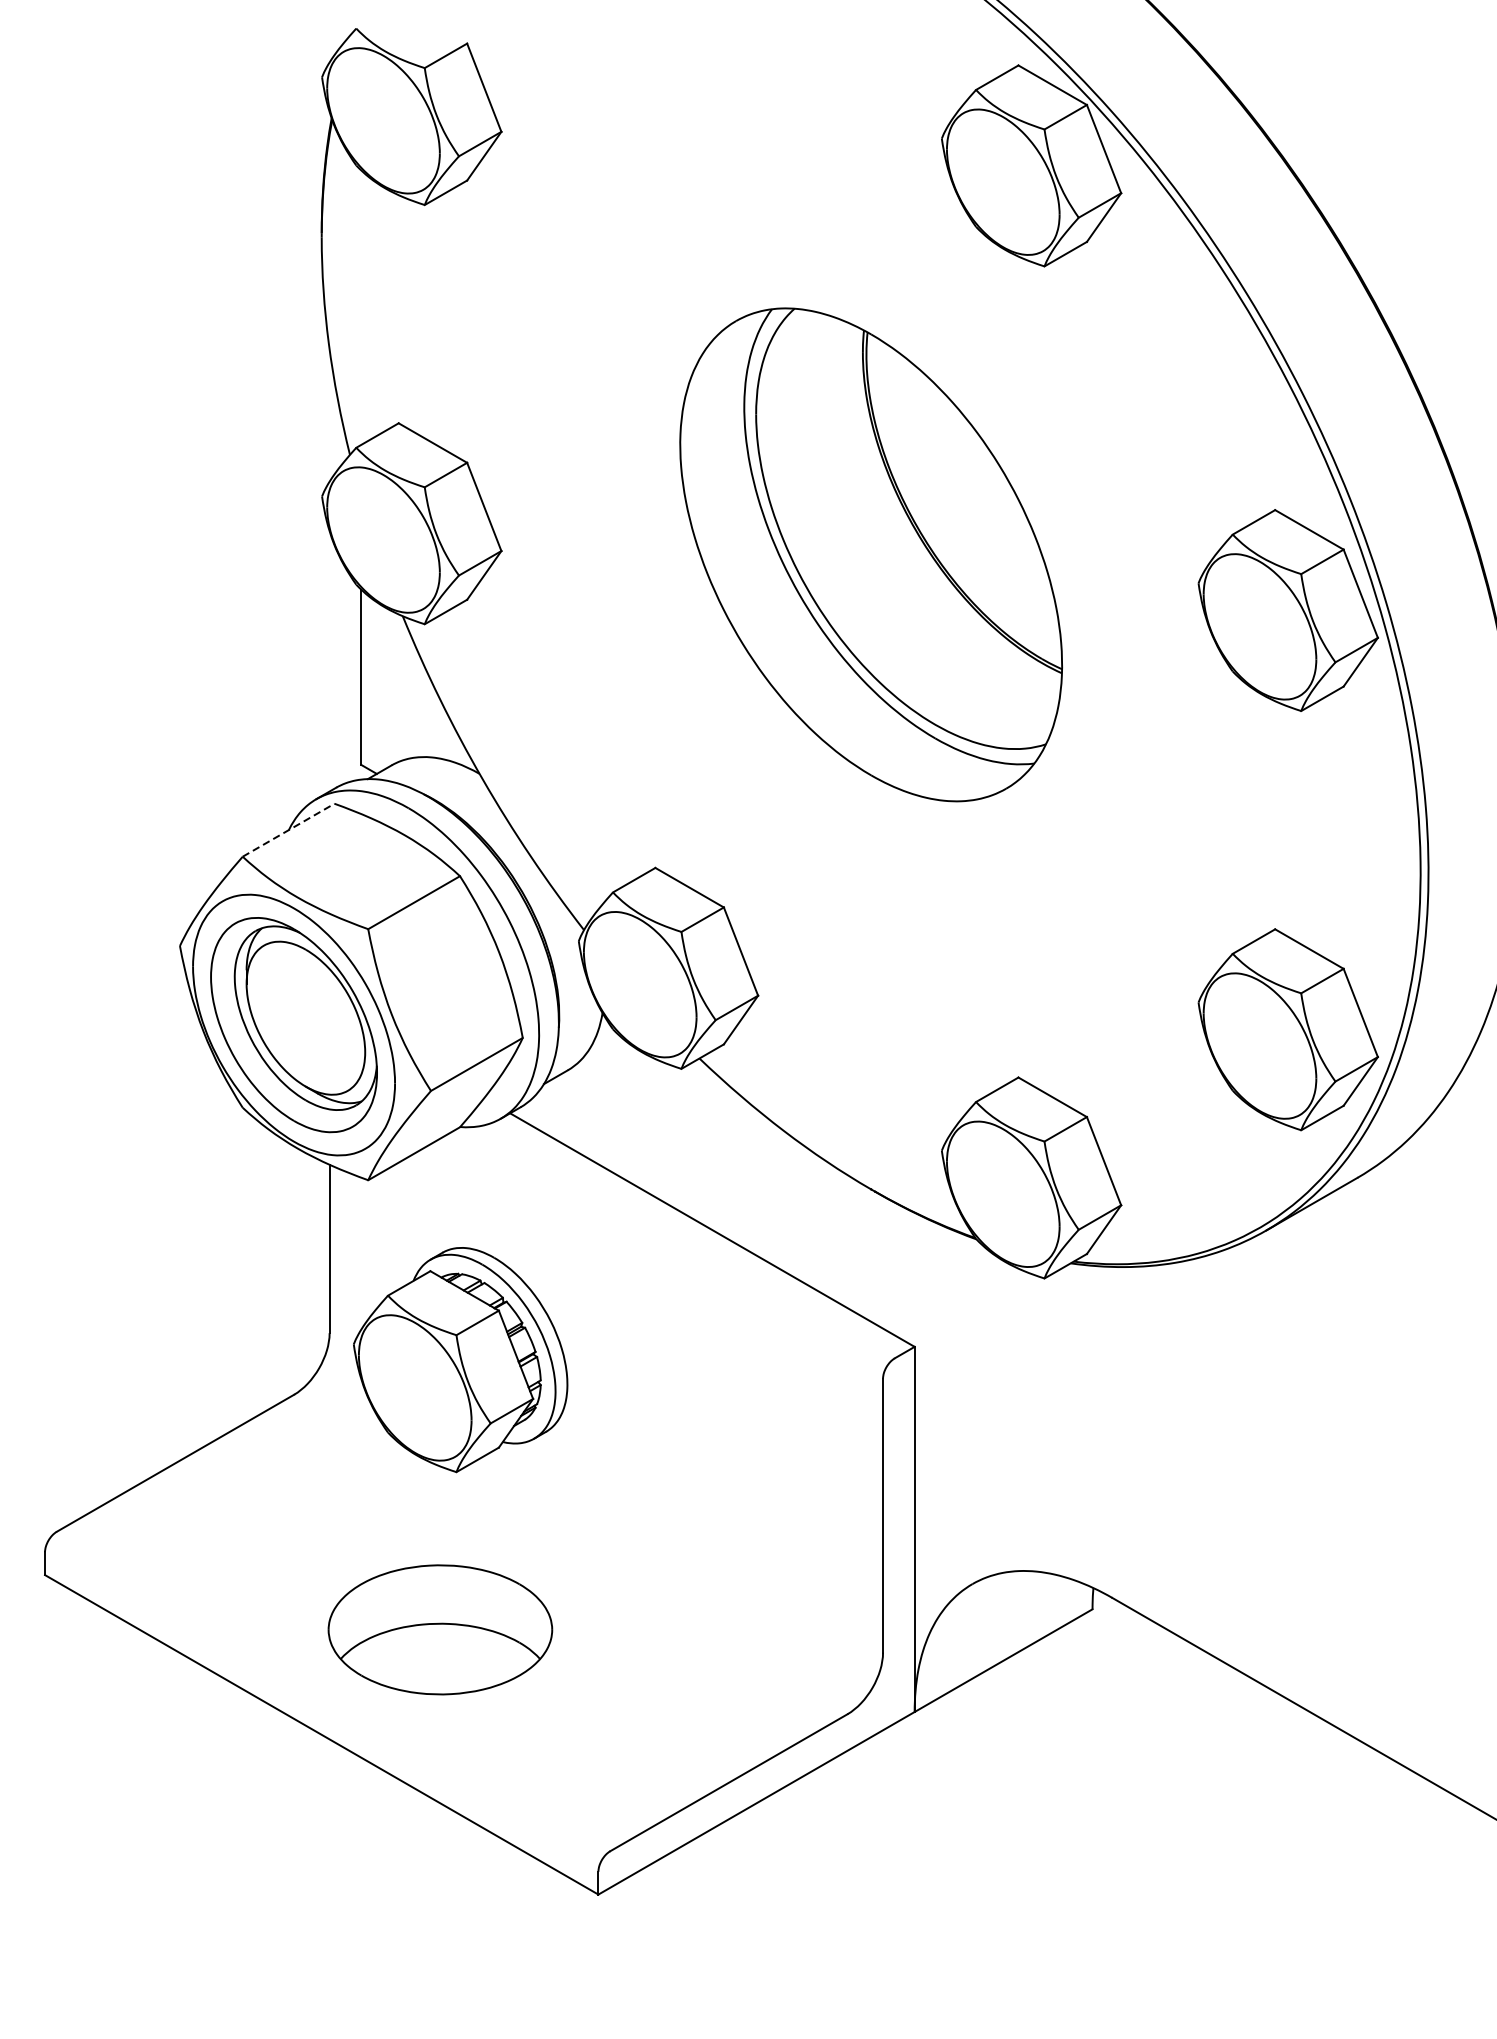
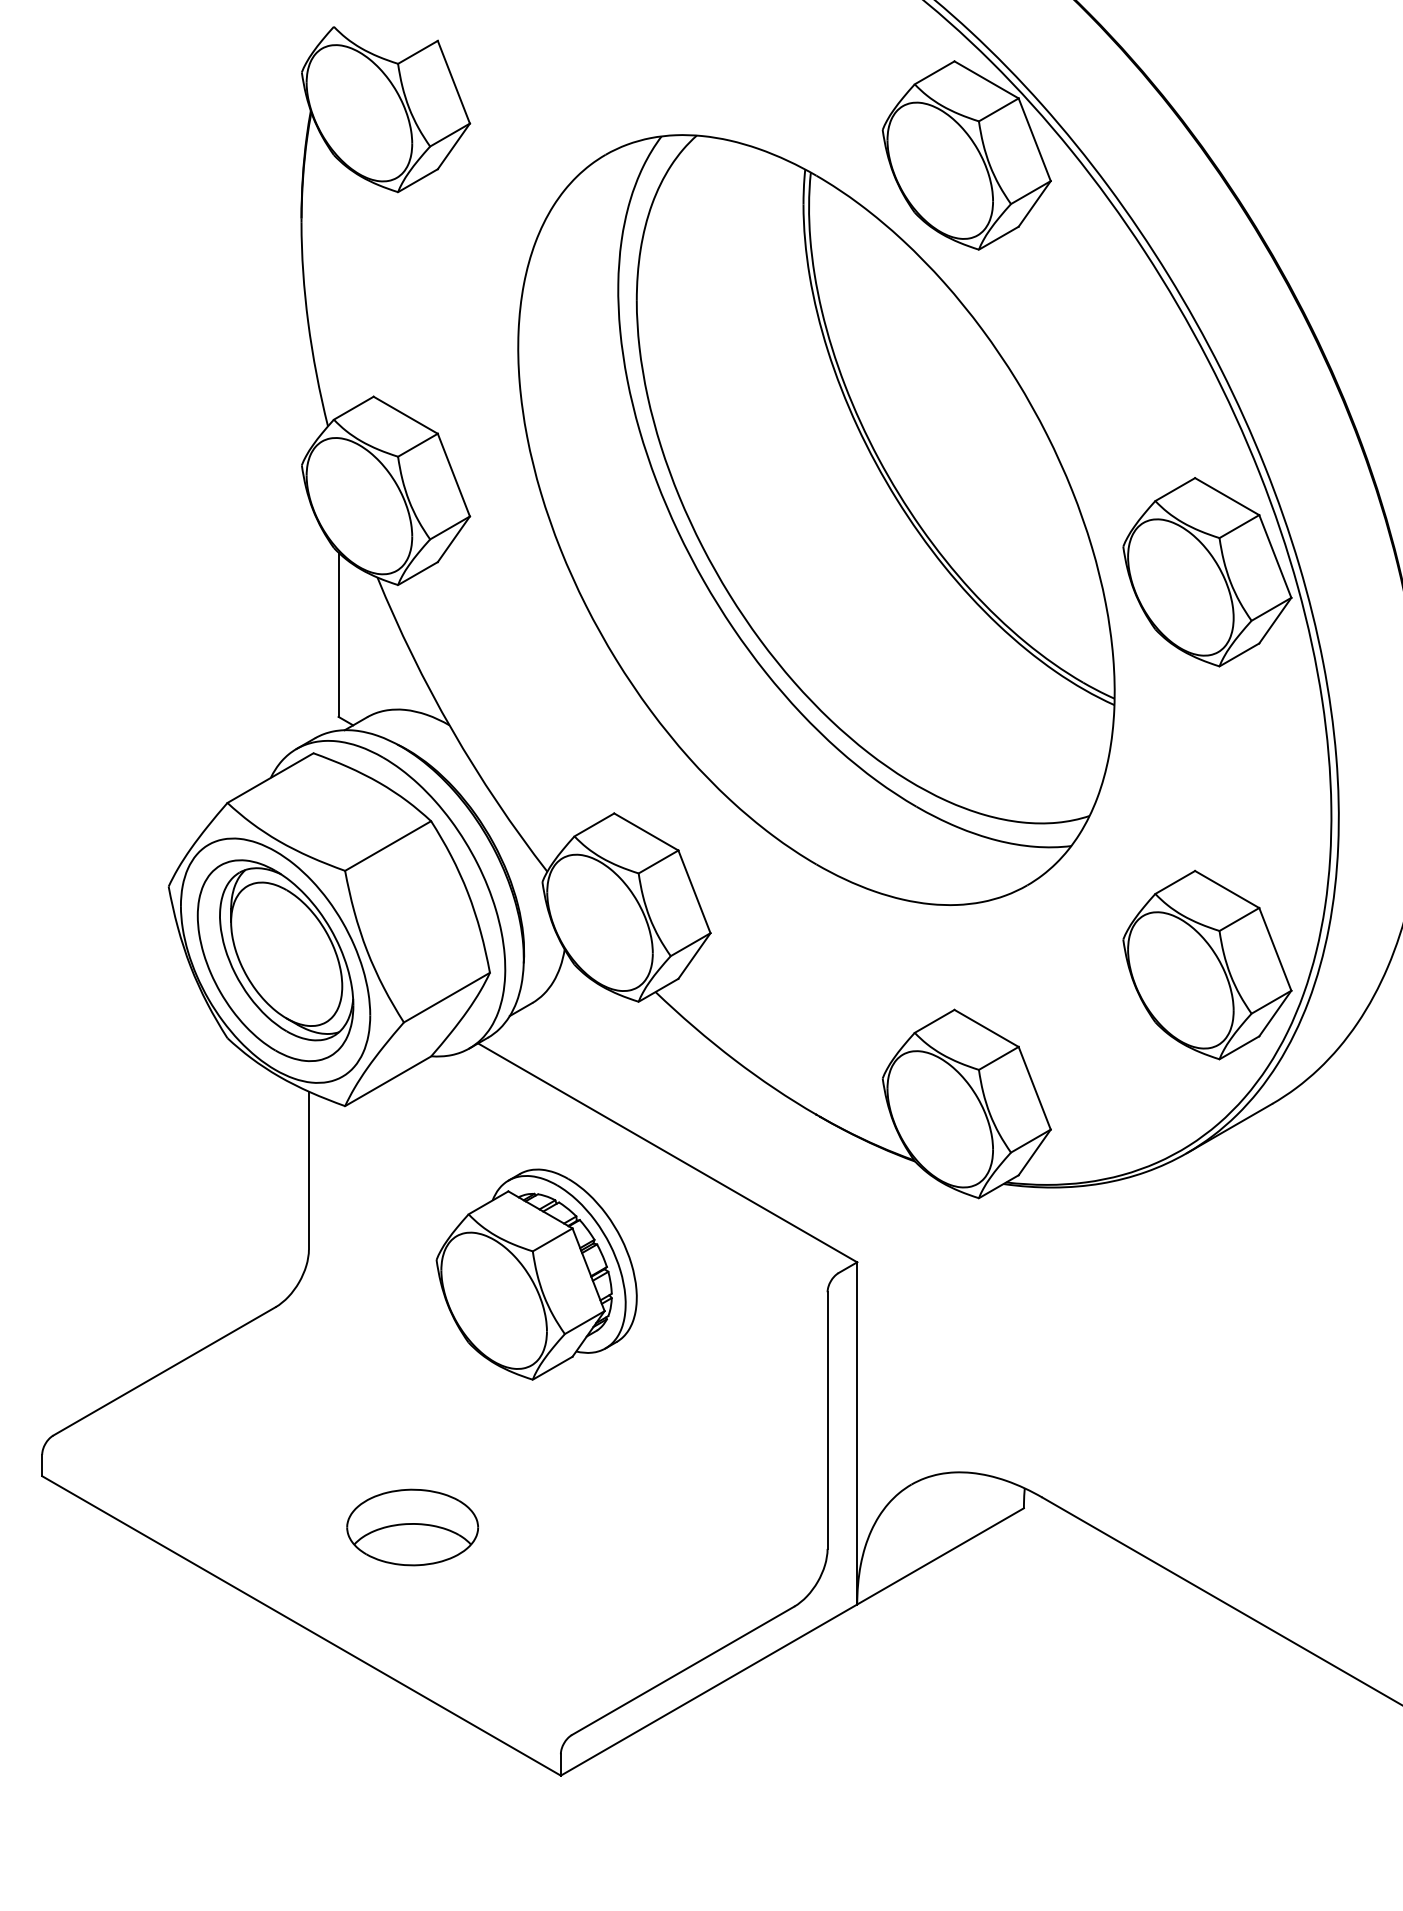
part: (871, 554) -> (816, 519), size x1.67
line: (288, 830) -> (270, 778), dashed -> solid
part: (460, 1359) -> (536, 1274), moved
part: (440, 1629) -> (412, 1527), size x0.62

